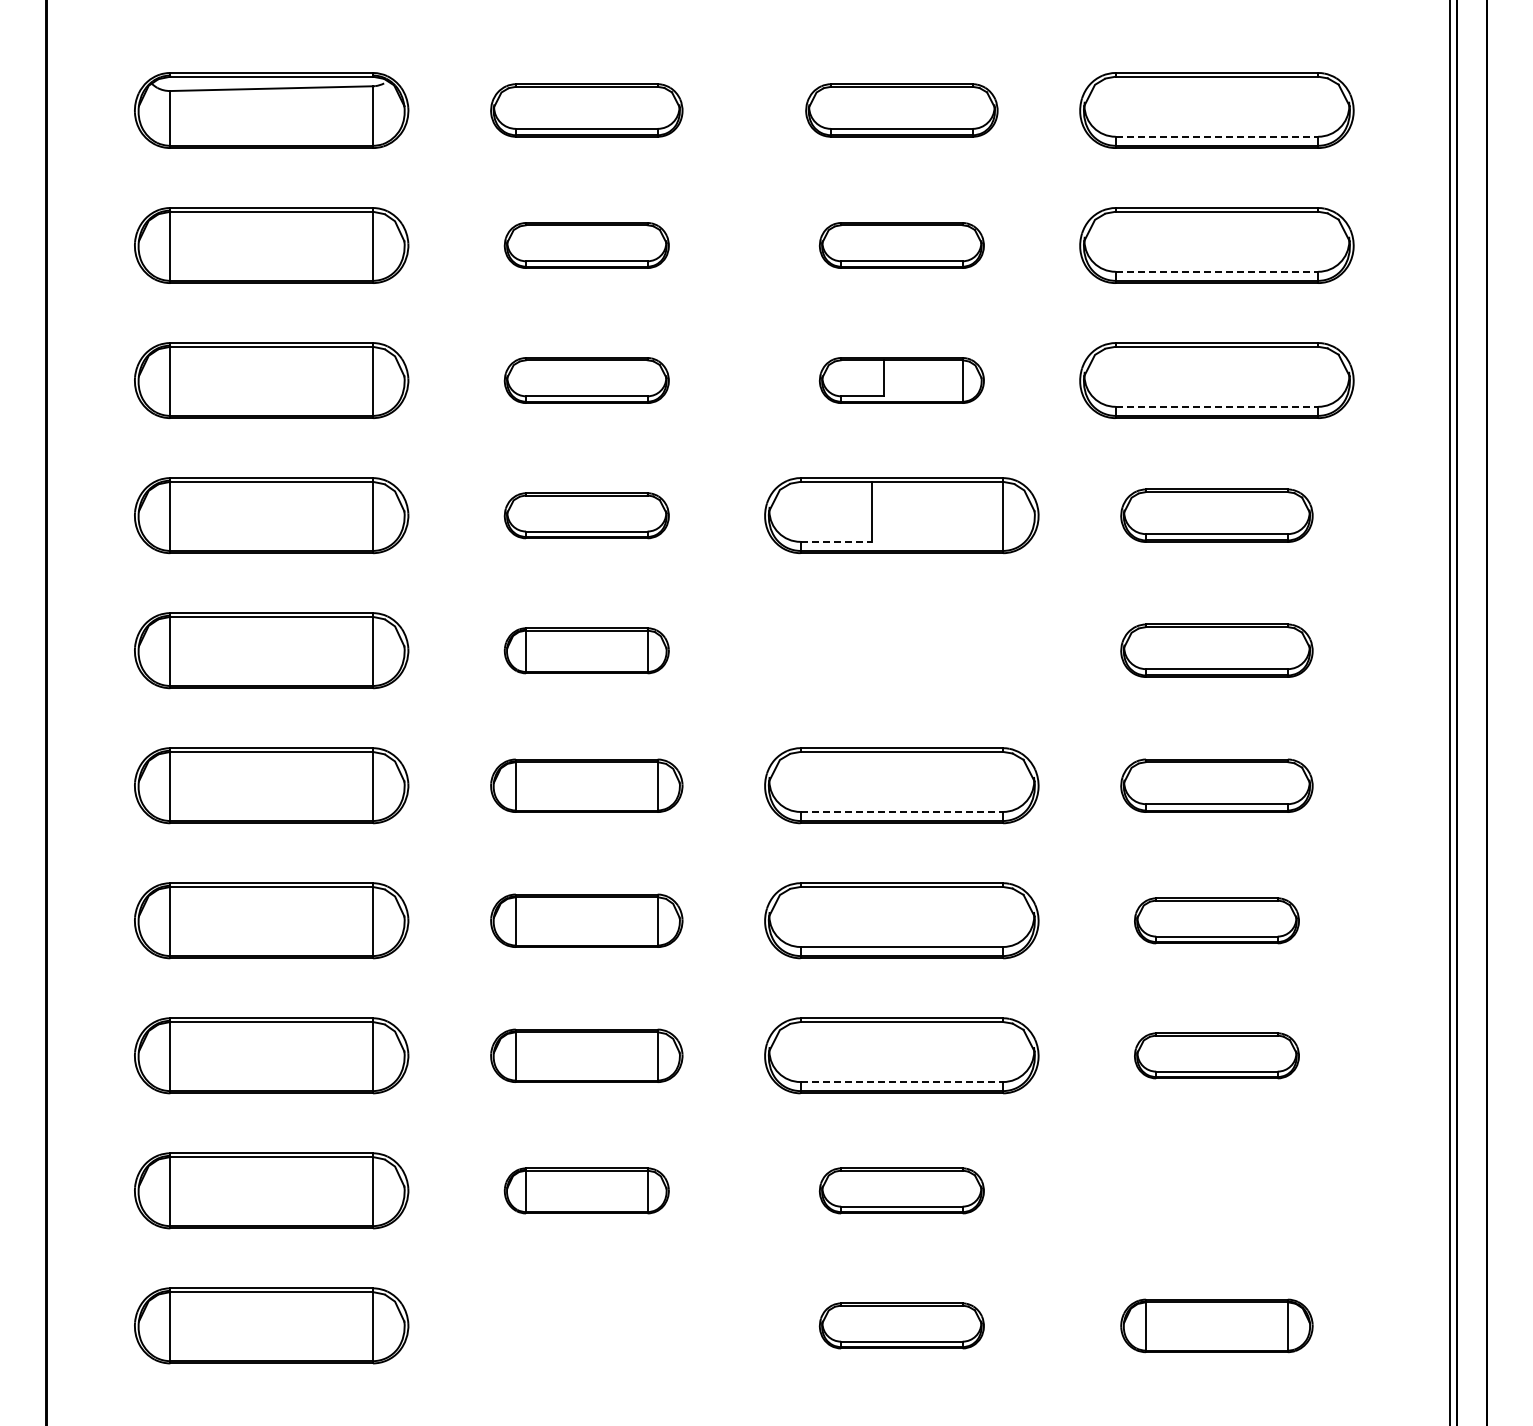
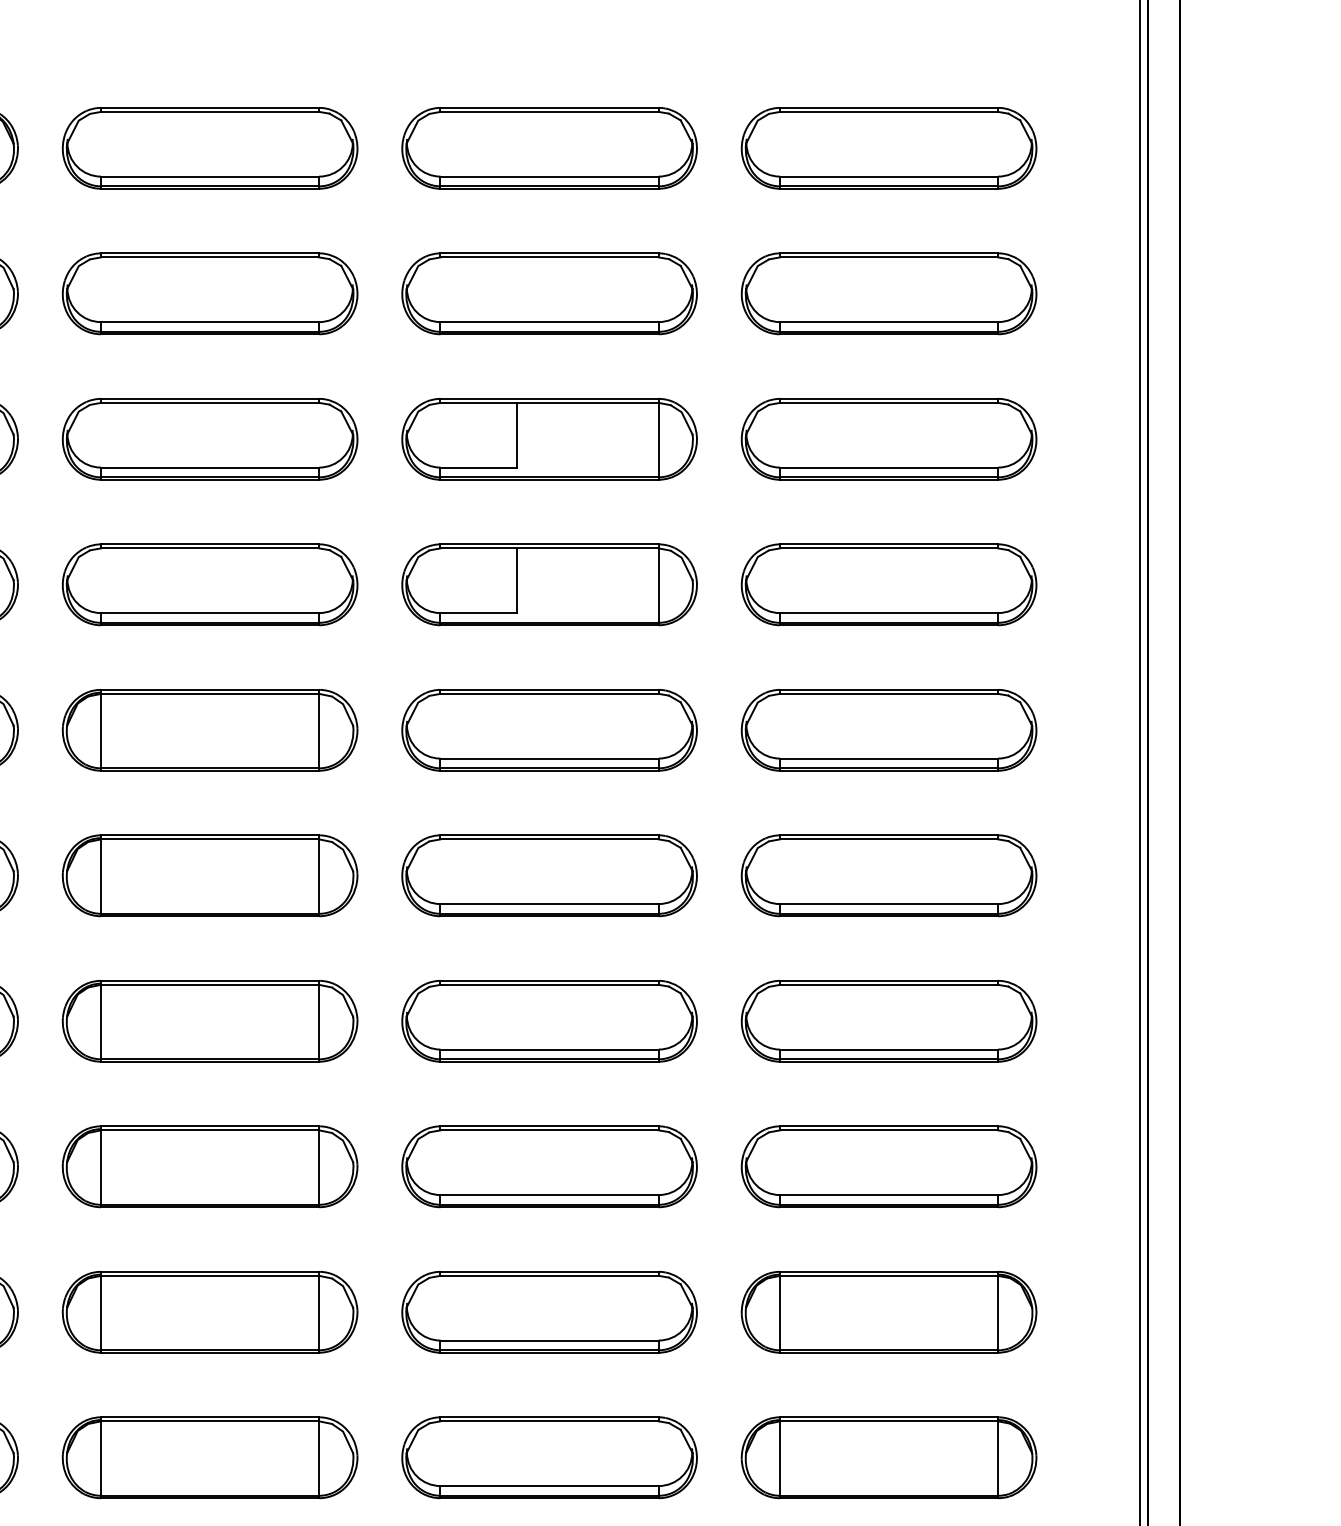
part: (586, 110) -> (209, 148), size x1.43
part: (901, 110) -> (549, 148), size x1.43
line: (1217, 136) -> (889, 176), dashed -> solid
part: (586, 245) -> (209, 293), size x1.67
part: (901, 245) -> (549, 293), size x1.67
line: (1217, 271) -> (889, 321), dashed -> solid
part: (586, 380) -> (209, 439), size x1.67
part: (901, 380) -> (549, 439), size x1.67
line: (1217, 406) -> (889, 467), dashed -> solid
part: (586, 515) -> (209, 584), size x1.67
part: (1216, 515) -> (888, 584), size x1.43
line: (836, 541) -> (479, 612), dashed -> solid
part: (586, 650) -> (209, 730), size x1.67
part: (901, 650) -> (549, 730), added
part: (1216, 650) -> (888, 730), size x1.43
part: (586, 785) -> (209, 875), size x1.43
part: (1216, 785) -> (888, 875), size x1.43
line: (902, 811) -> (550, 903), dashed -> solid
part: (586, 920) -> (209, 1021), size x1.43
part: (1216, 920) -> (888, 1021), size x1.67
part: (586, 1055) -> (209, 1166), size x1.43
part: (1216, 1055) -> (888, 1166), size x1.67
line: (902, 1082) -> (550, 1195), dashed -> solid
part: (586, 1190) -> (209, 1311), size x1.67
part: (901, 1190) -> (549, 1311), size x1.67
part: (1216, 1190) -> (888, 1311), added
part: (586, 1325) -> (209, 1457), added
part: (901, 1325) -> (549, 1457), size x1.67
part: (1216, 1325) -> (888, 1457), size x1.43

